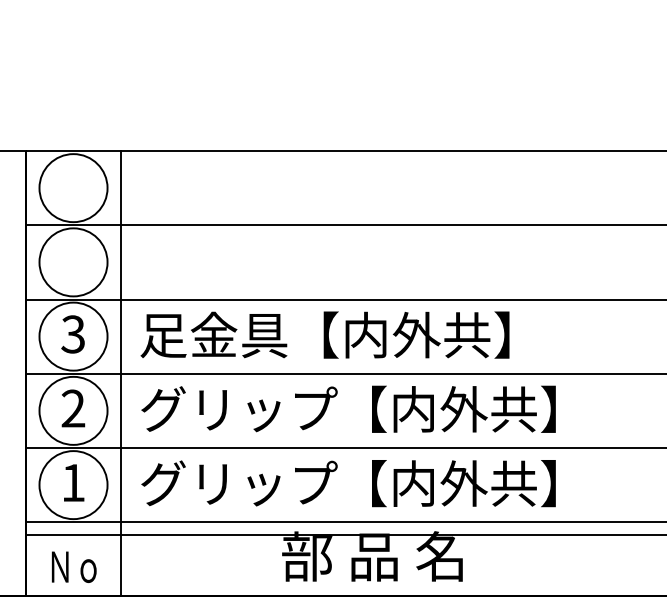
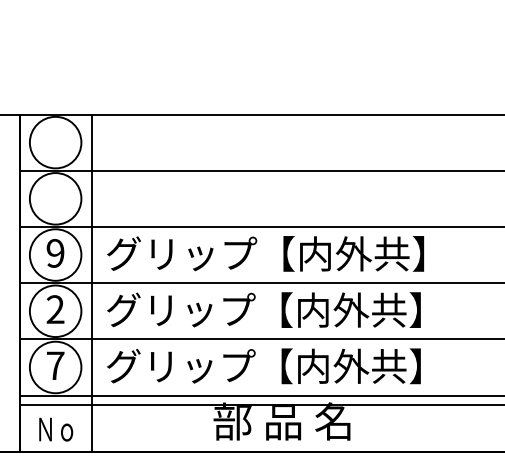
text: (72, 334) -> (54, 253), 3 -> 9
text: (350, 334) -> (265, 253), 足金具【内外共】 -> グリップ【内外共】
text: (73, 482) -> (55, 365), 1 -> 7

